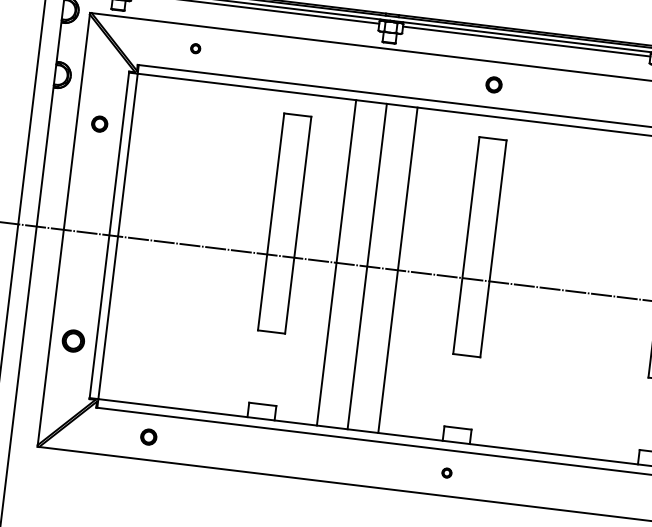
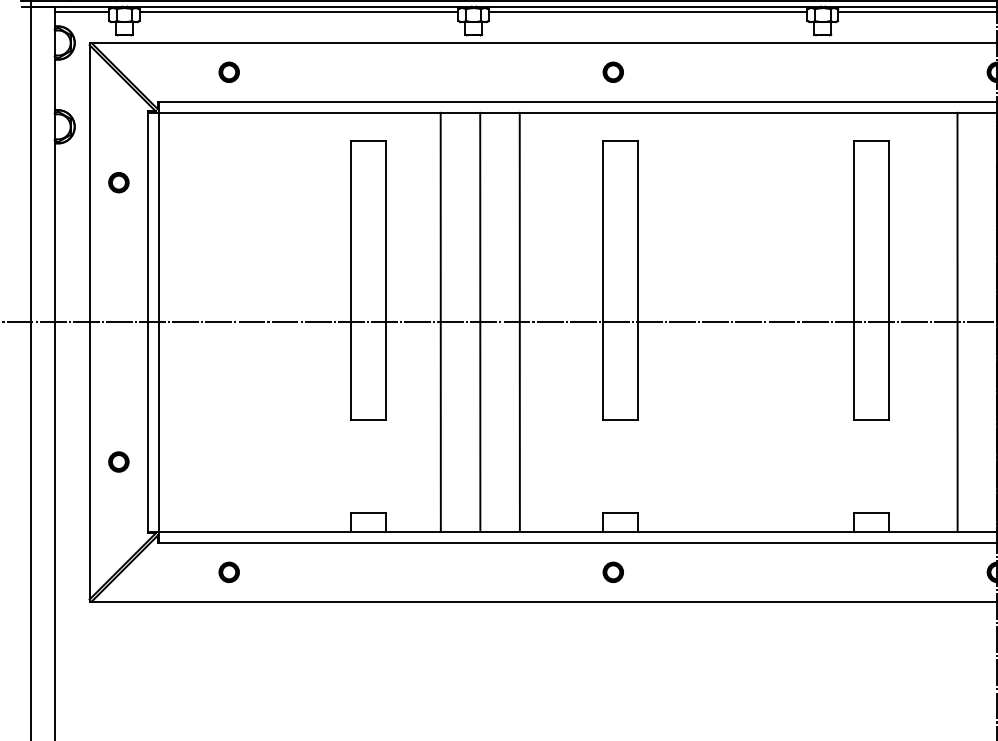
part: (195, 48) -> (228, 71), size x1.67
part: (73, 340) -> (118, 461), size x0.71
part: (446, 472) -> (612, 571), size x1.67

